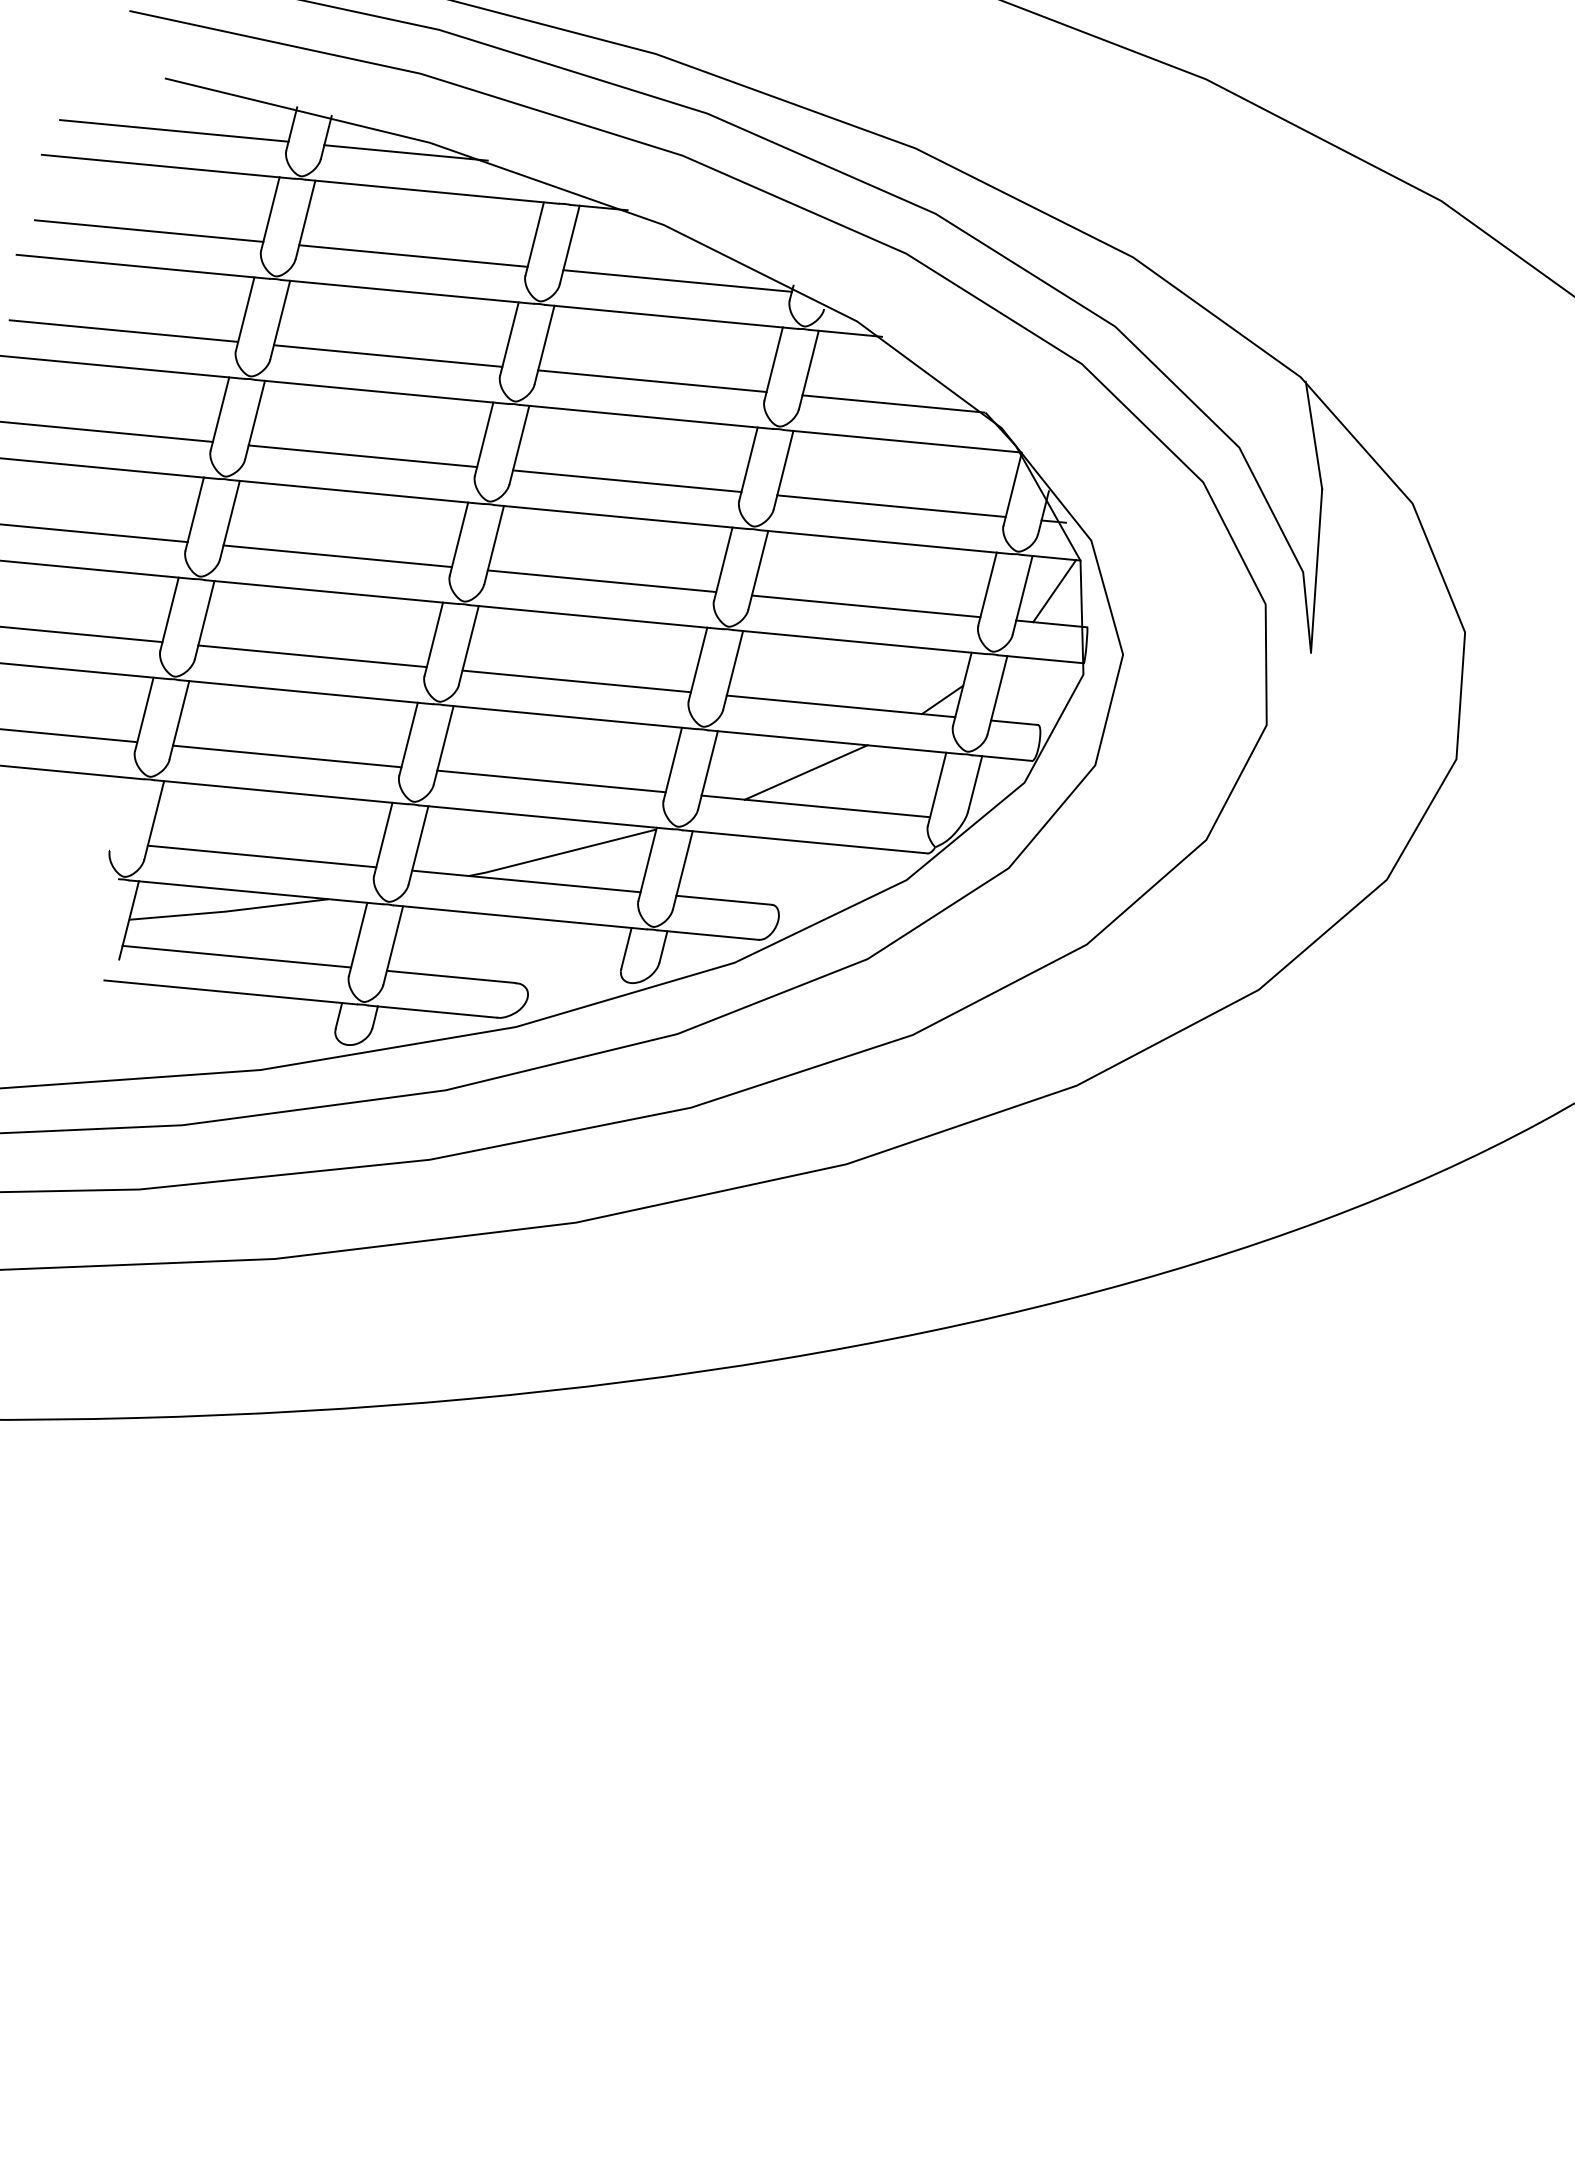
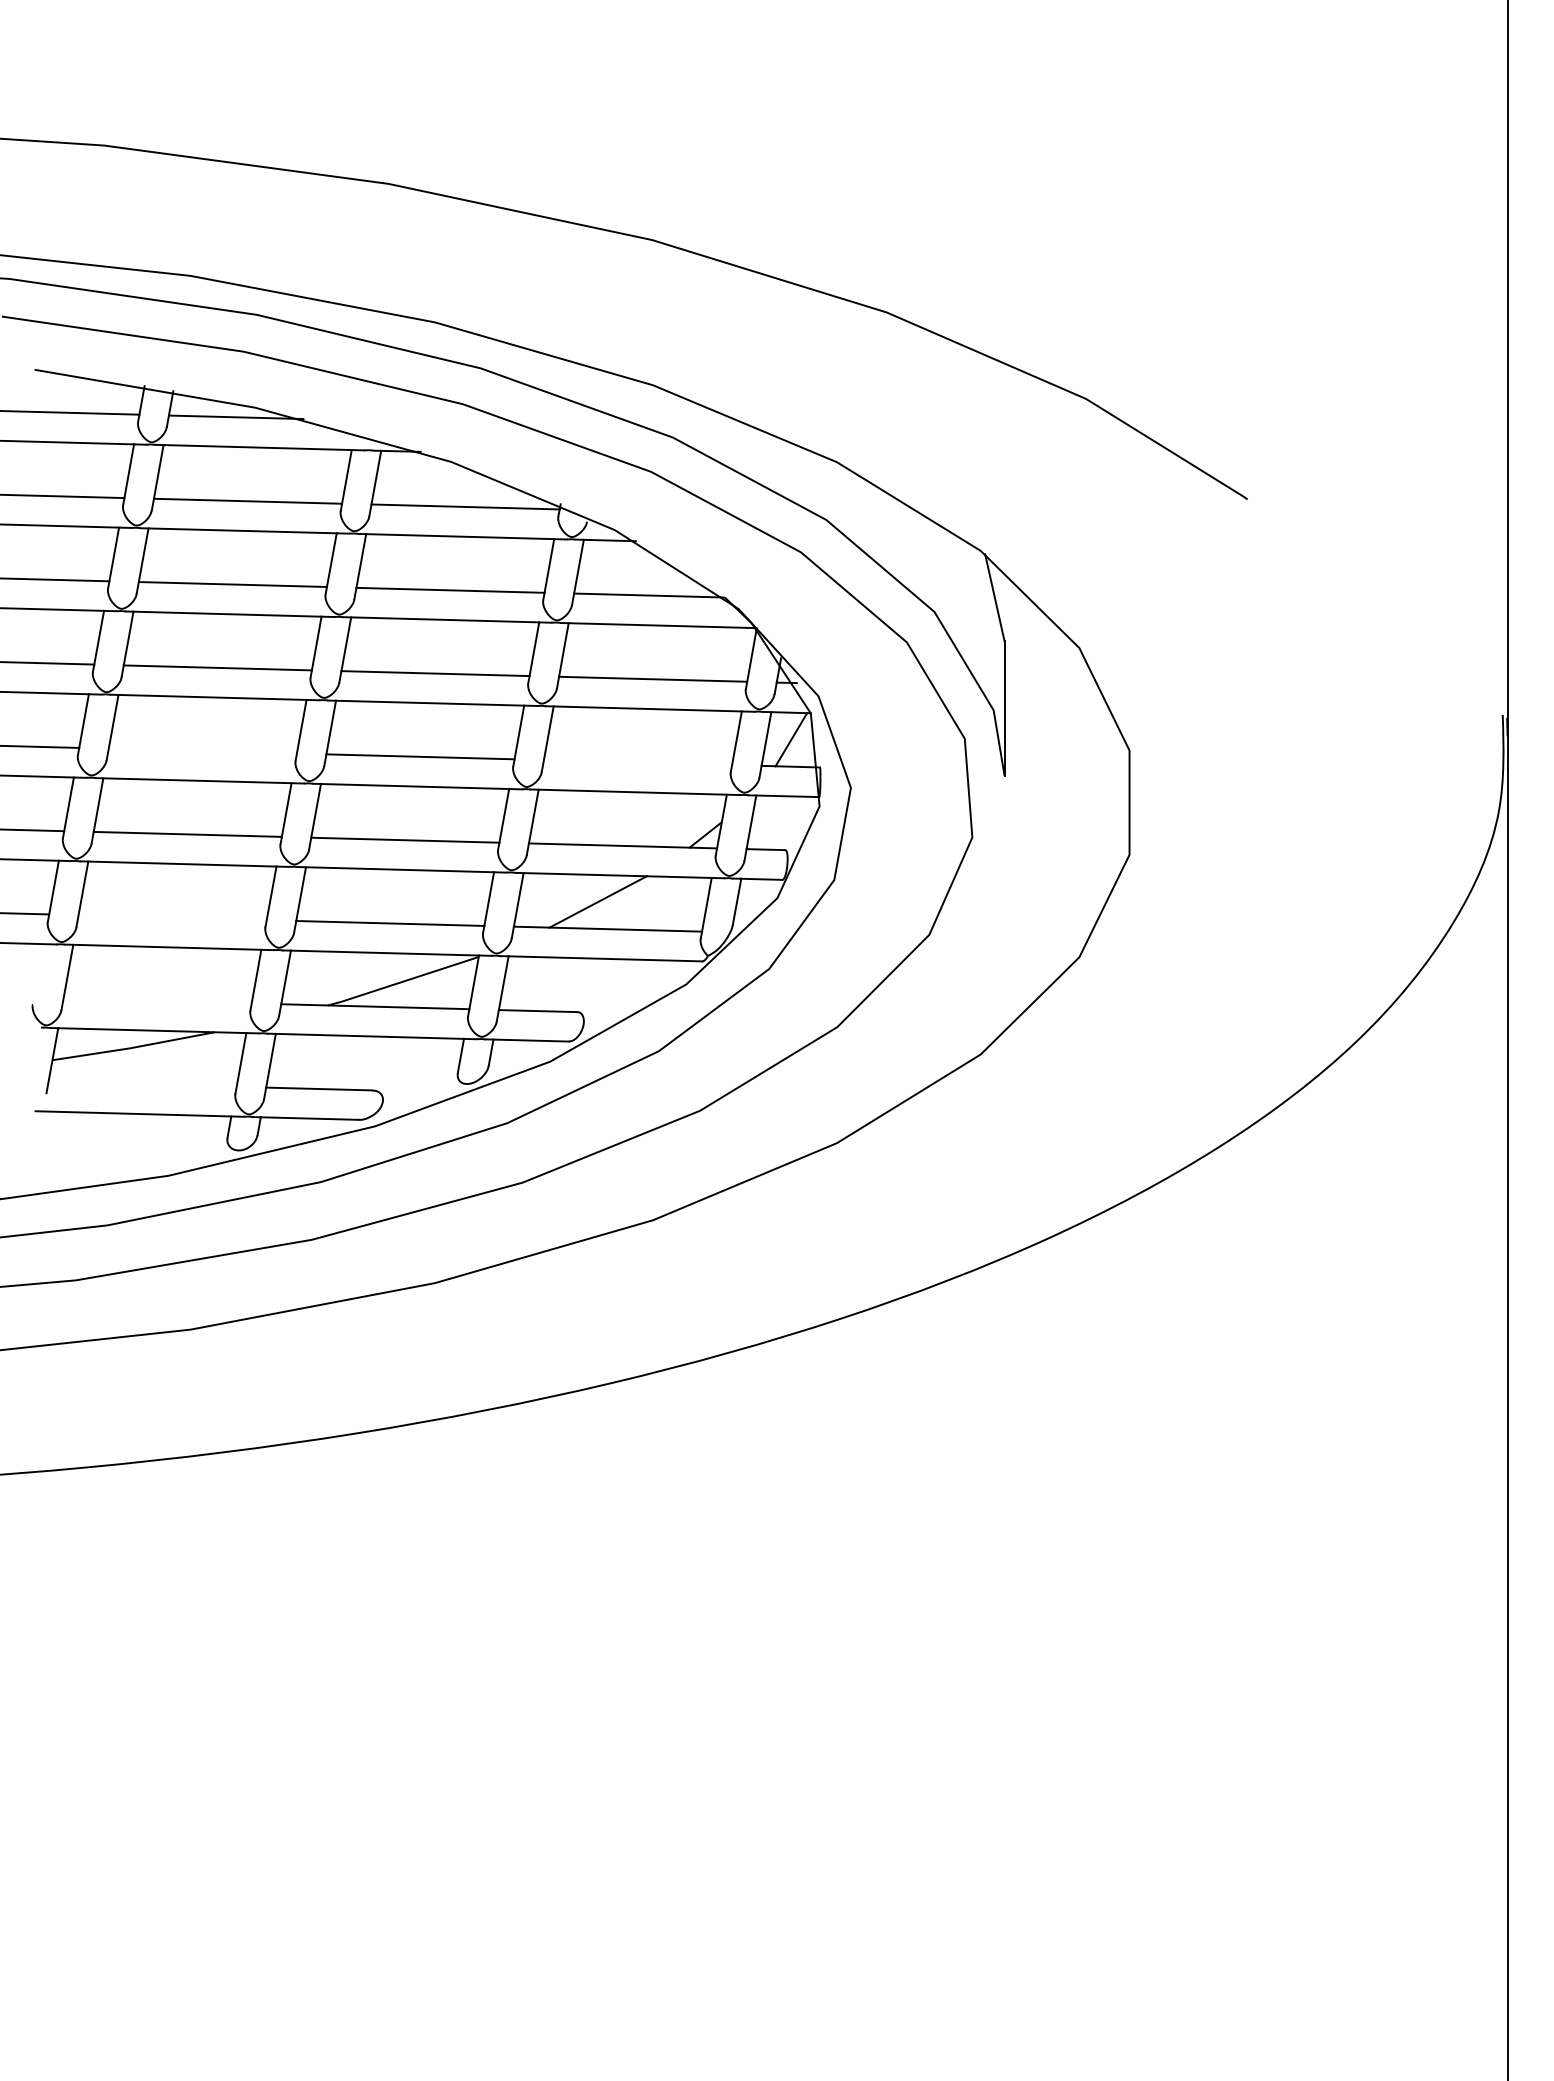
line: (337, 555) -> (202, 750), removed
line: (866, 606) -> (638, 762), removed
line: (287, 756) -> (172, 917), removed
line: (261, 855) -> (157, 1000), removed
line: (236, 955) -> (142, 1083), removed

